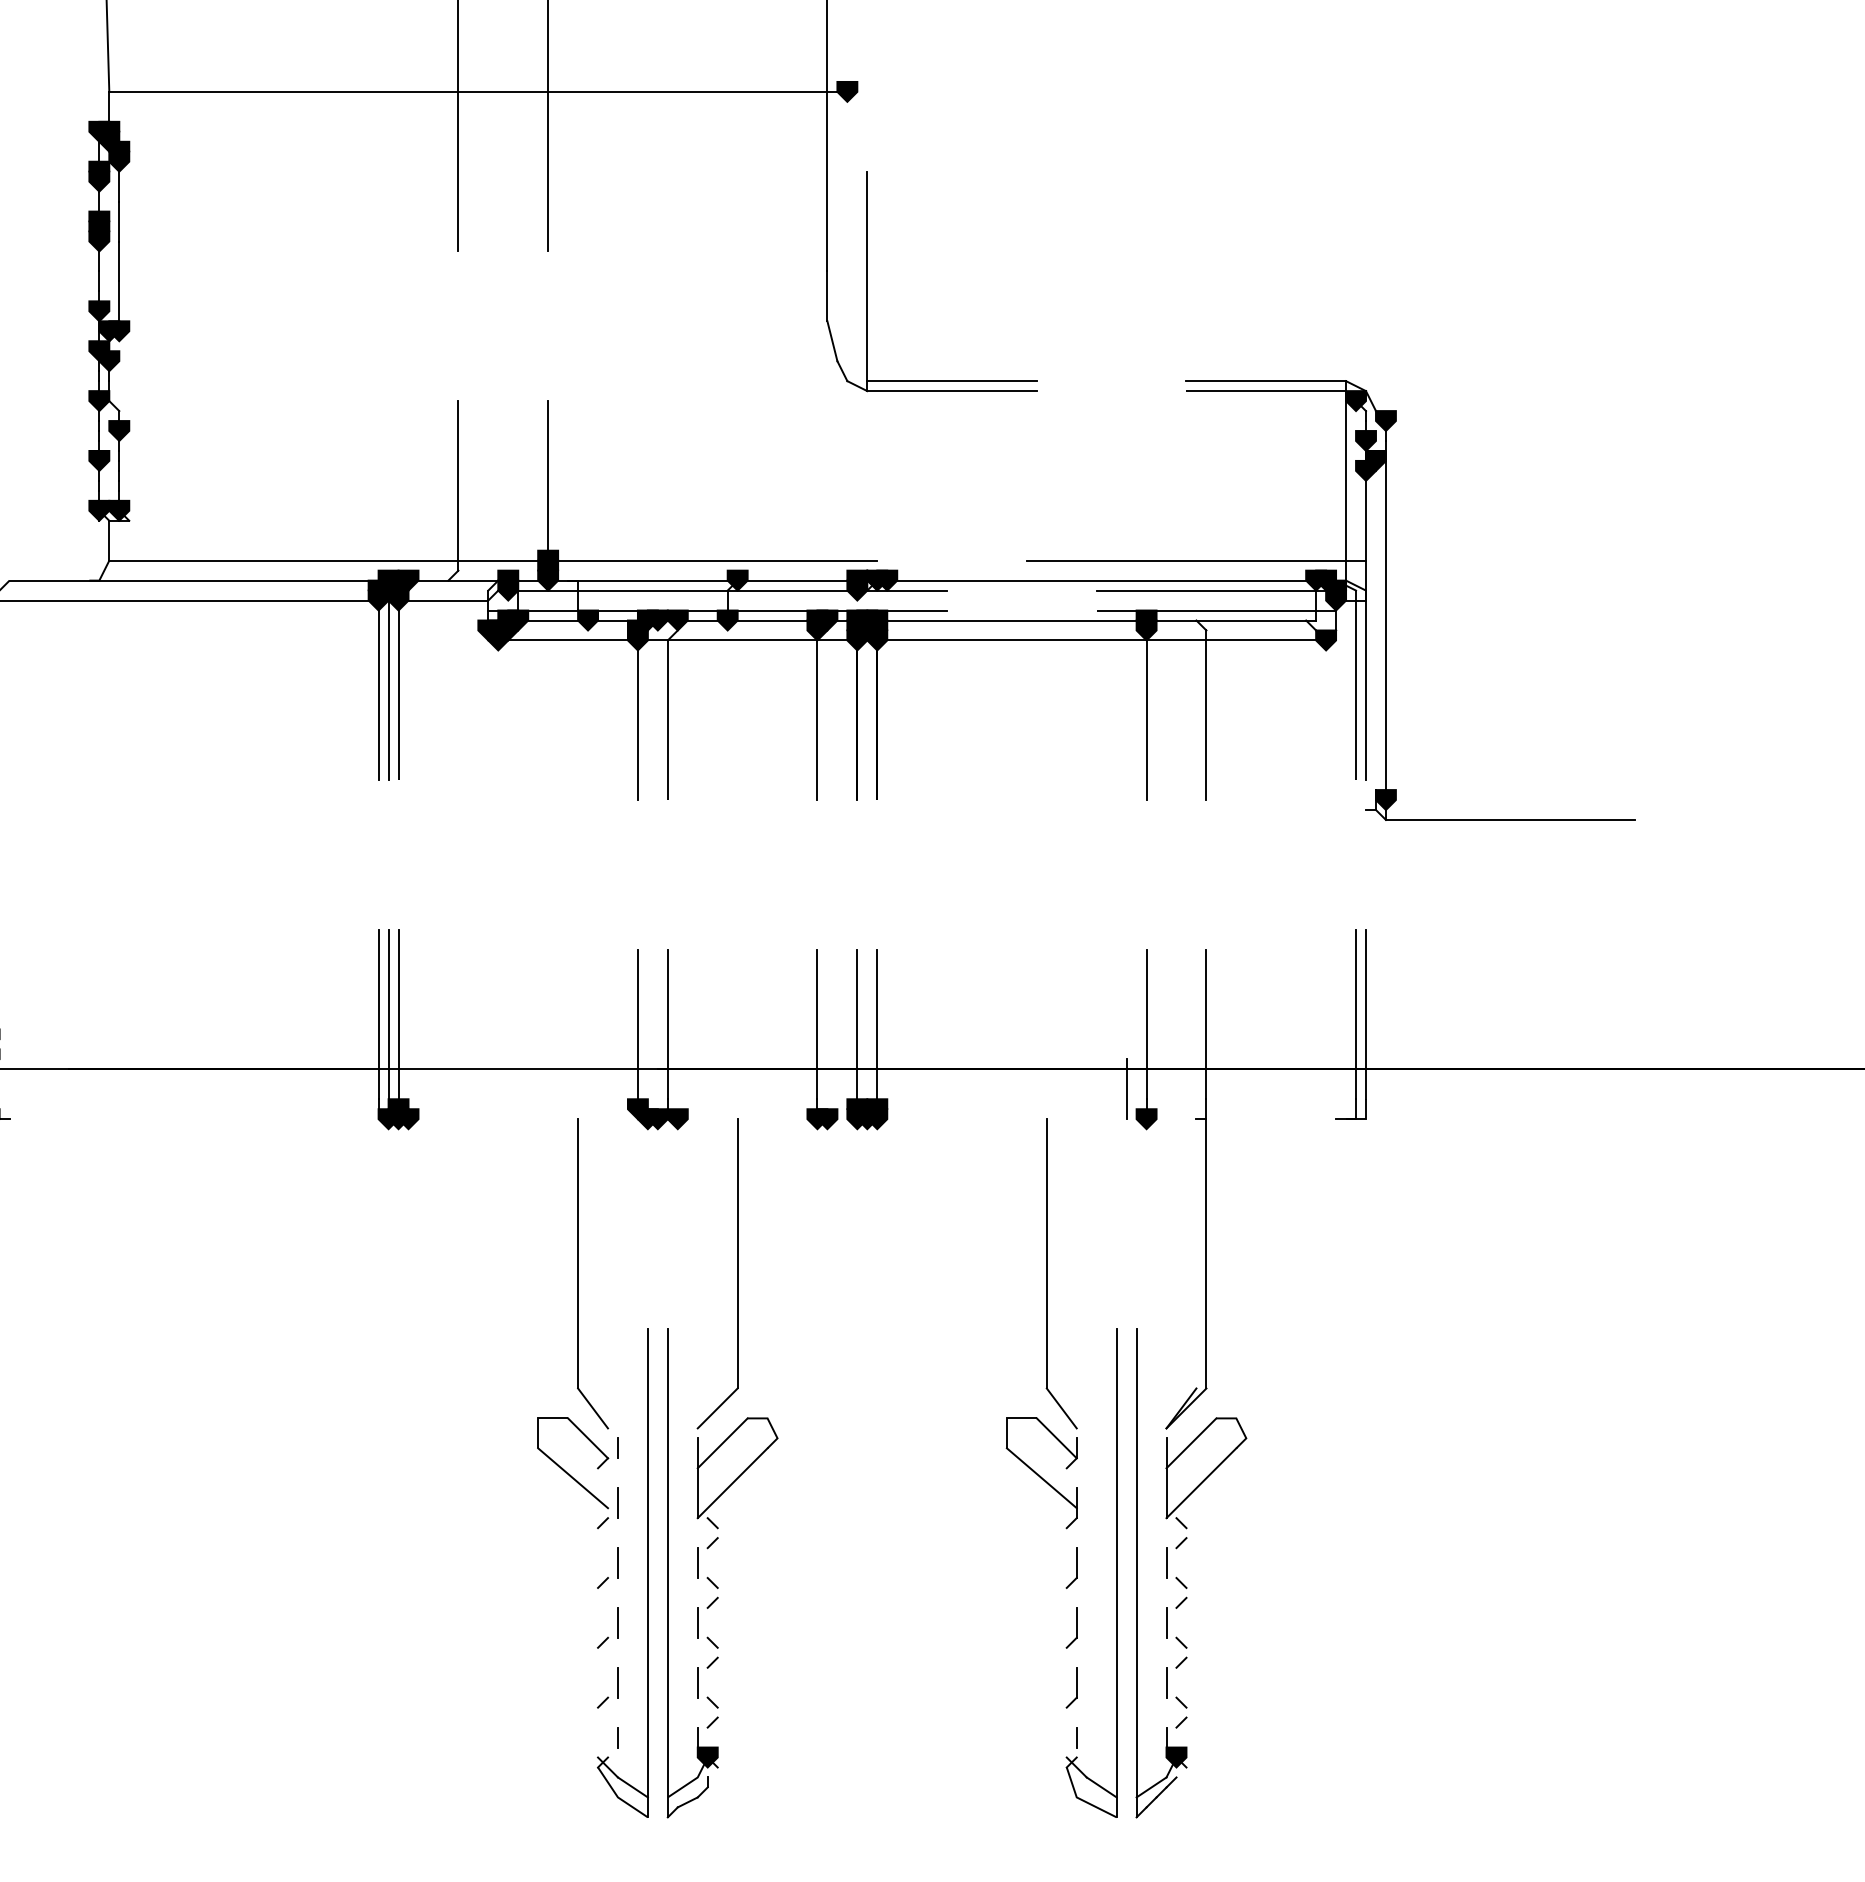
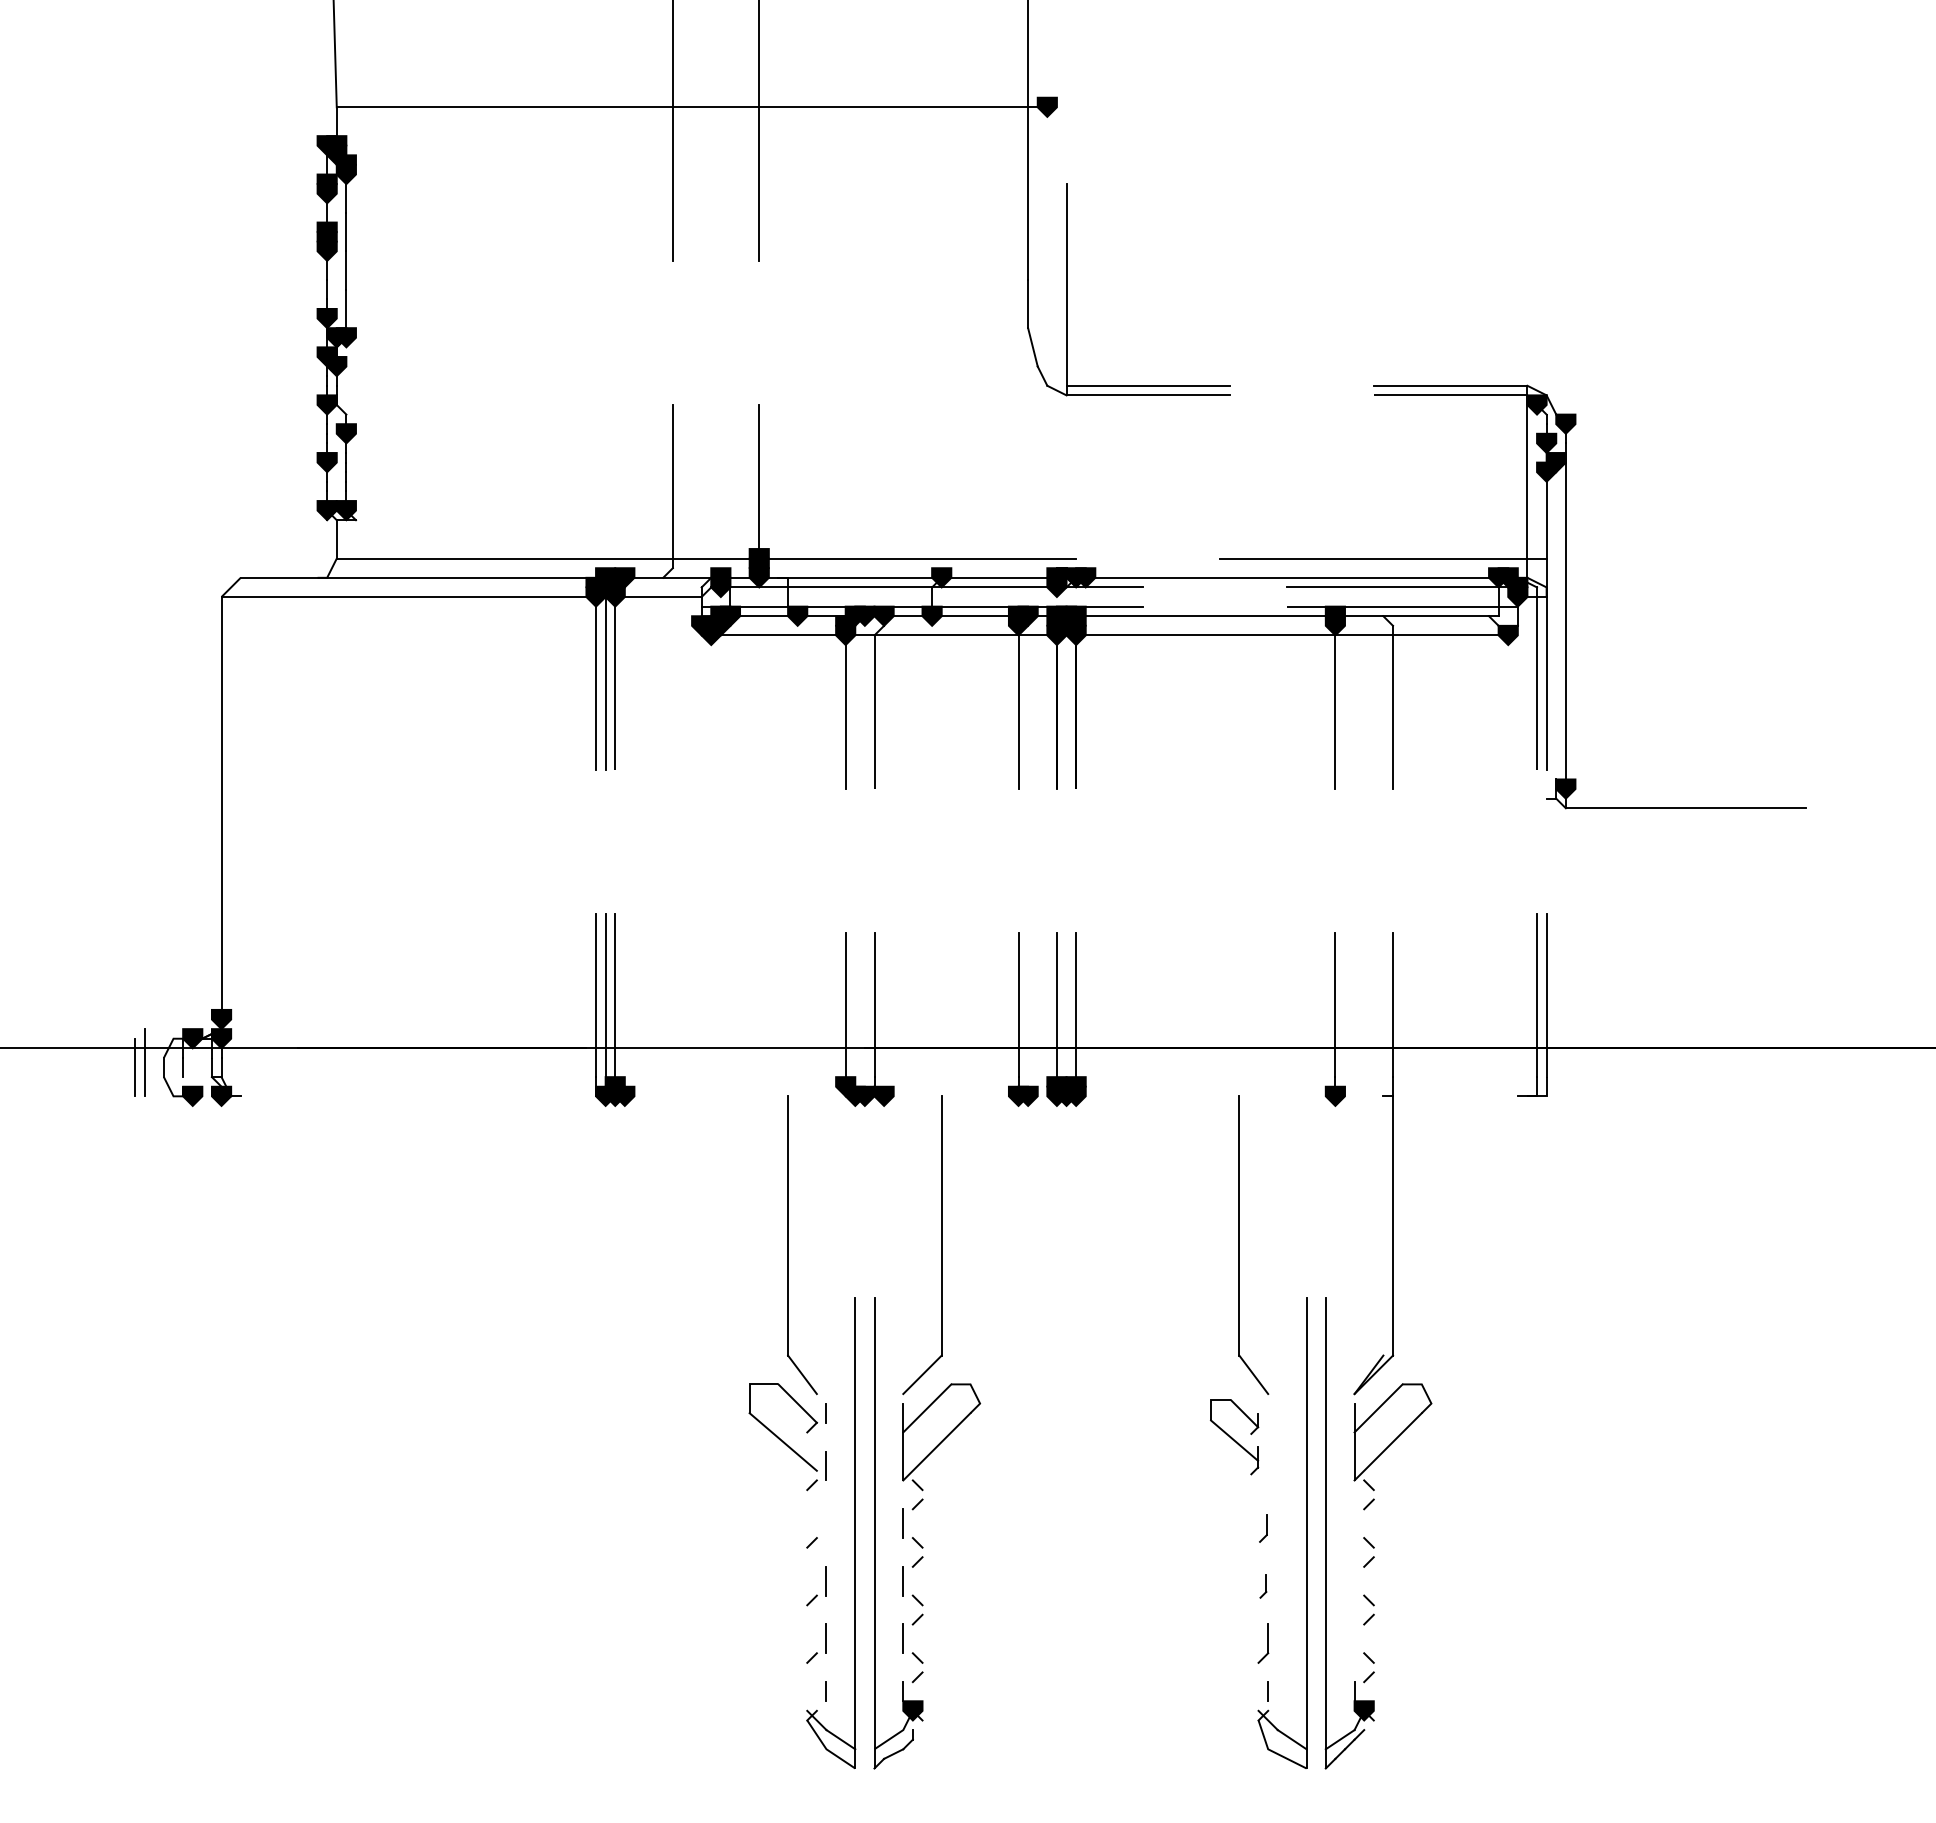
line: (1126, 1089) -> (1316, 1067), removed
part: (1041, 1473) -> (1234, 1437), size x0.7
line: (617, 1562) -> (826, 1523), removed
line: (1166, 1562) -> (1354, 1523), removed
part: (1071, 1568) -> (1263, 1528), size x0.7
line: (1166, 1622) -> (1354, 1580), removed
part: (1071, 1628) -> (1263, 1586), size x0.6
line: (1166, 1682) -> (1354, 1638), removed

